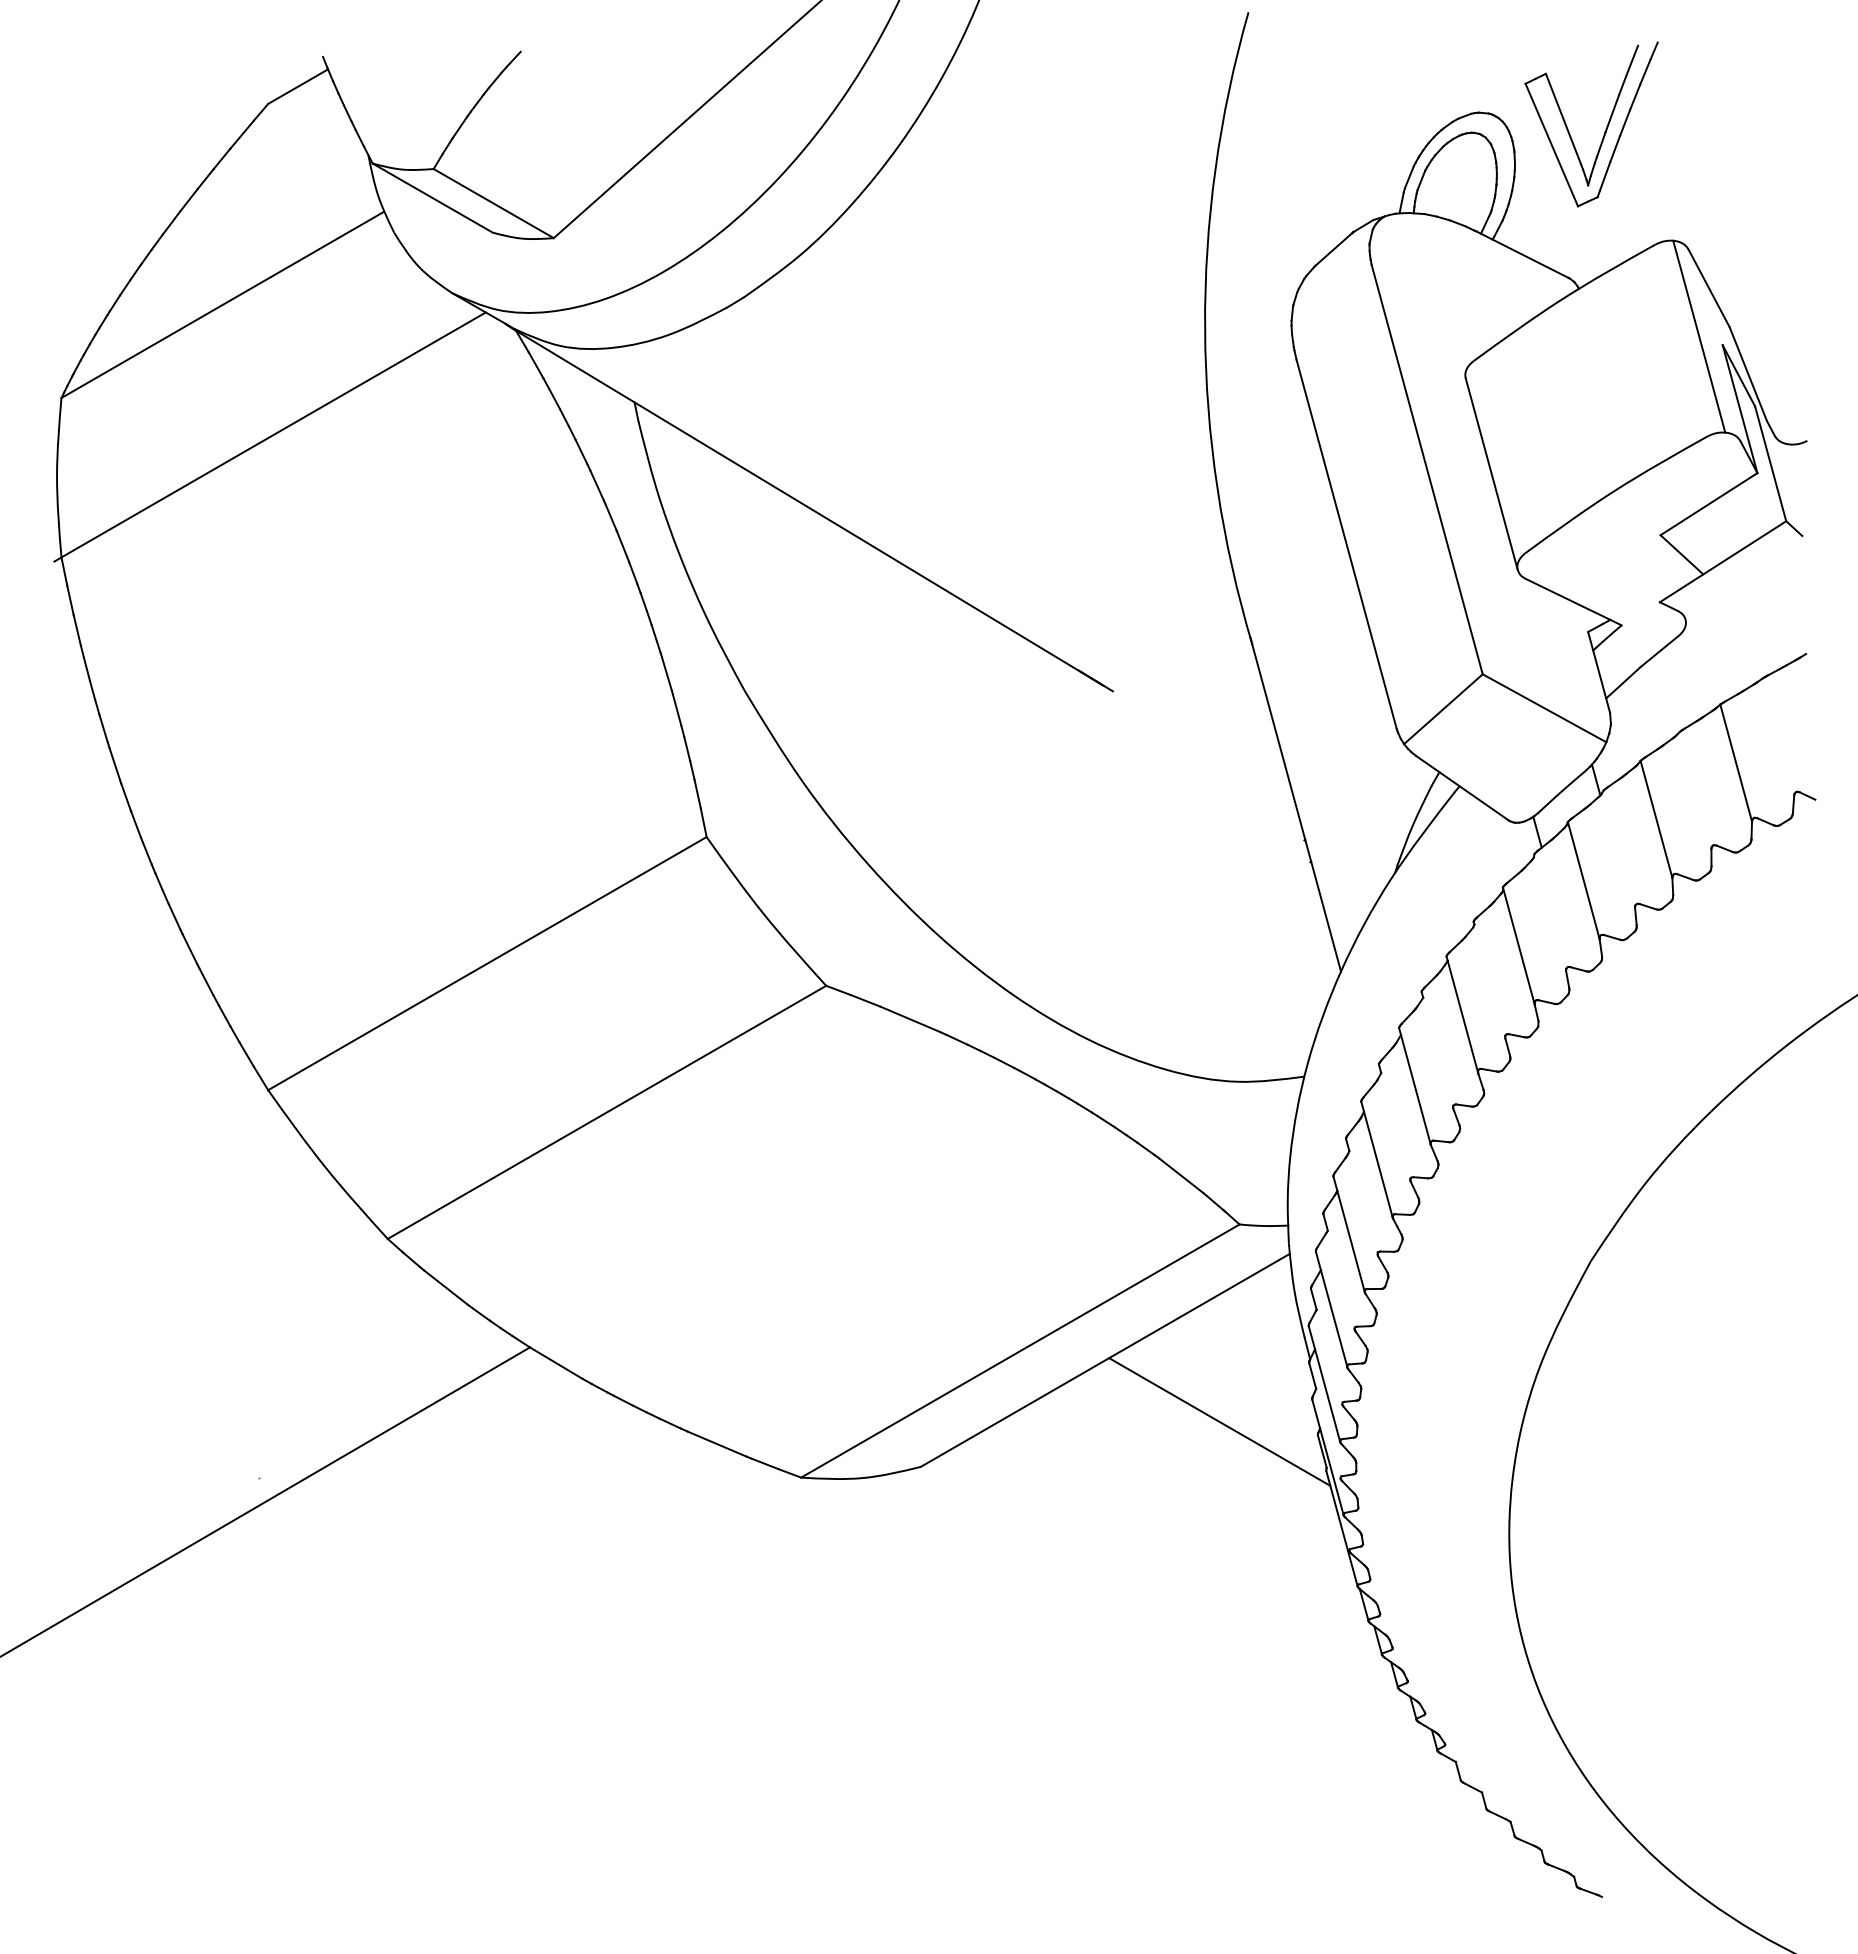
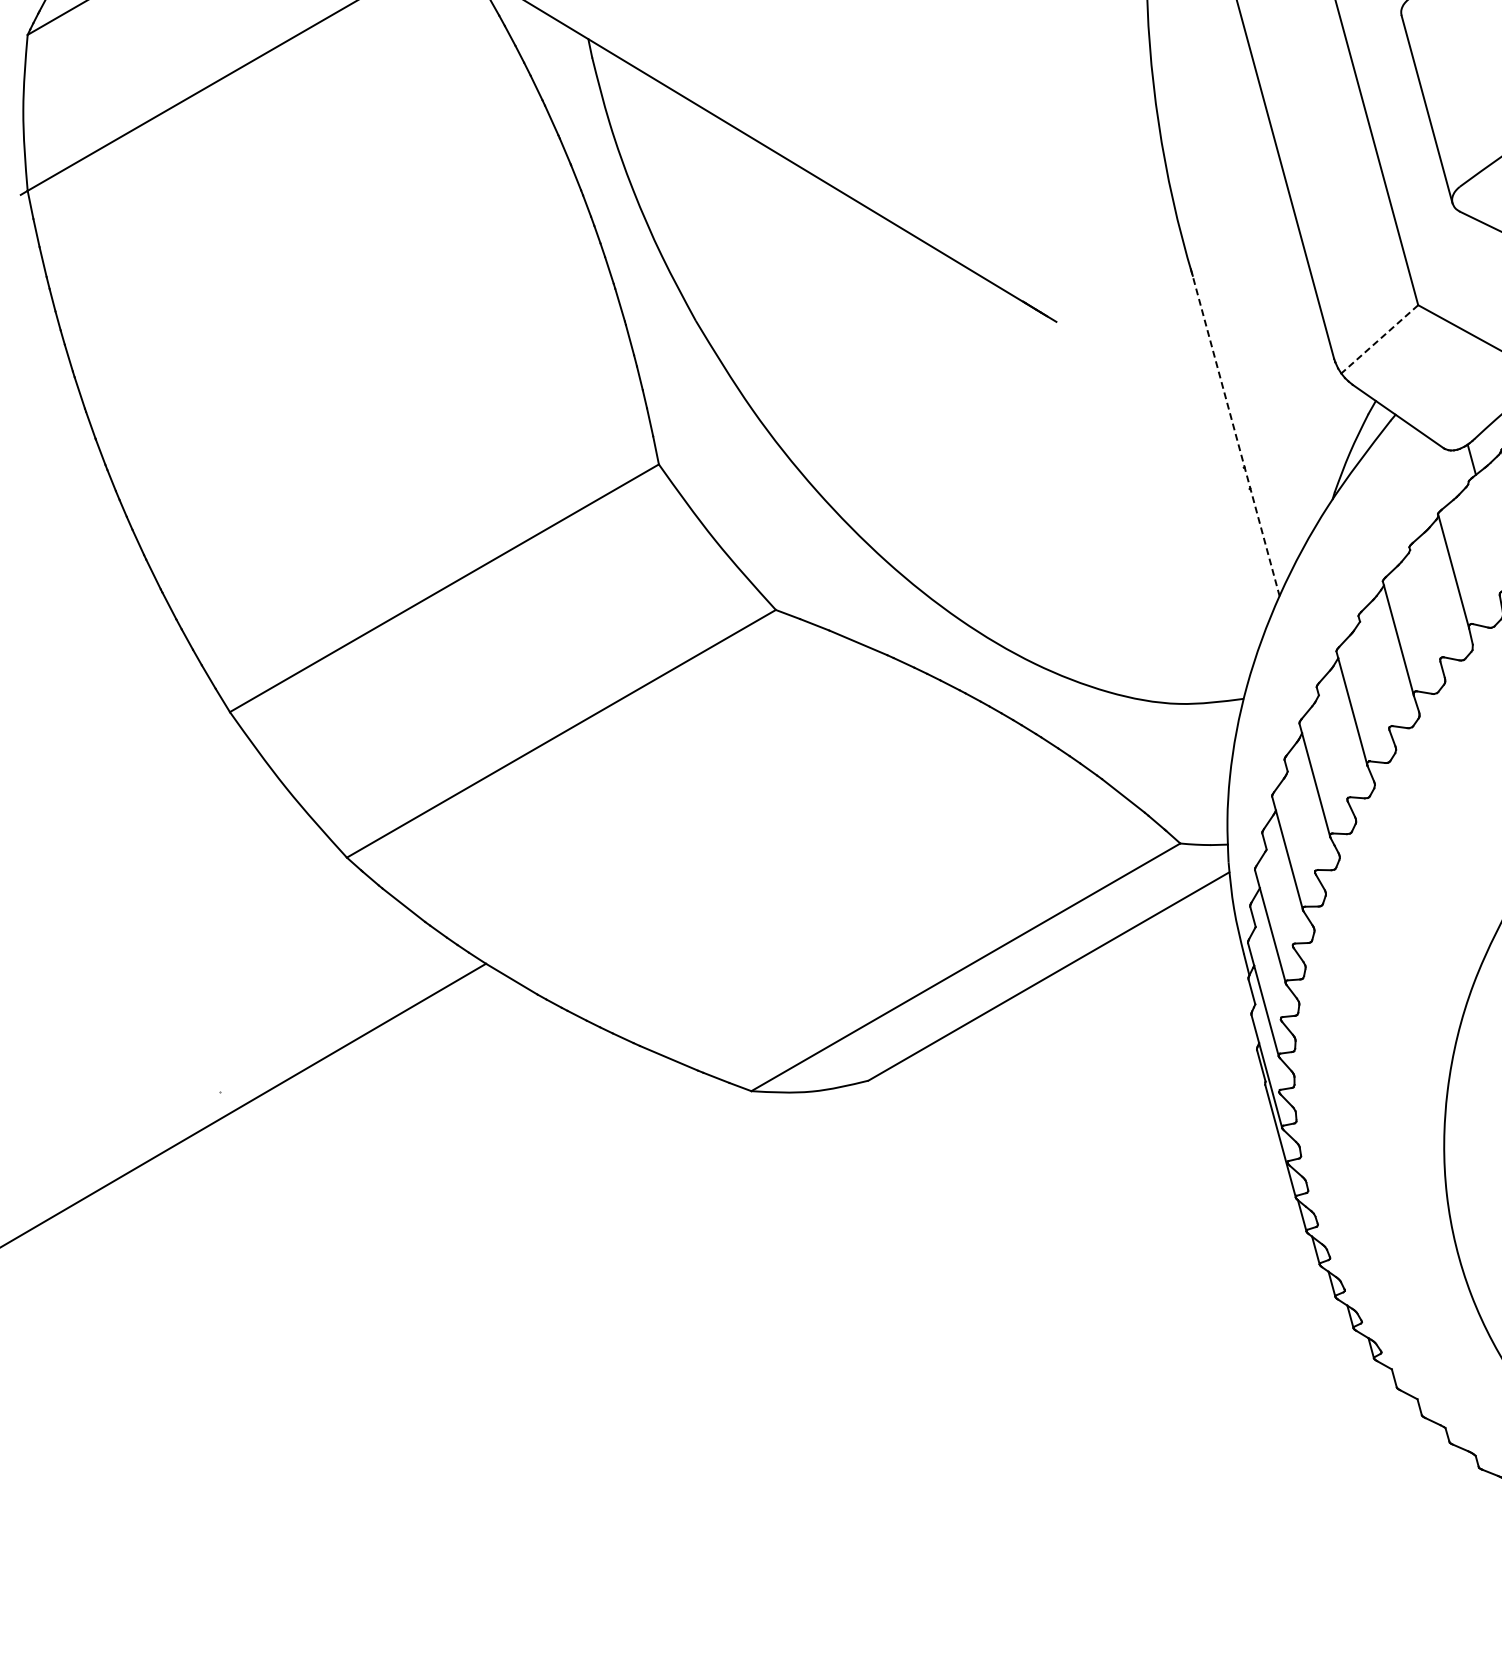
line: (1443, 709) -> (1379, 339), solid -> dashed
line: (1295, 804) -> (1235, 432), solid -> dashed
line: (1219, 1421) -> (1160, 1036), removed

